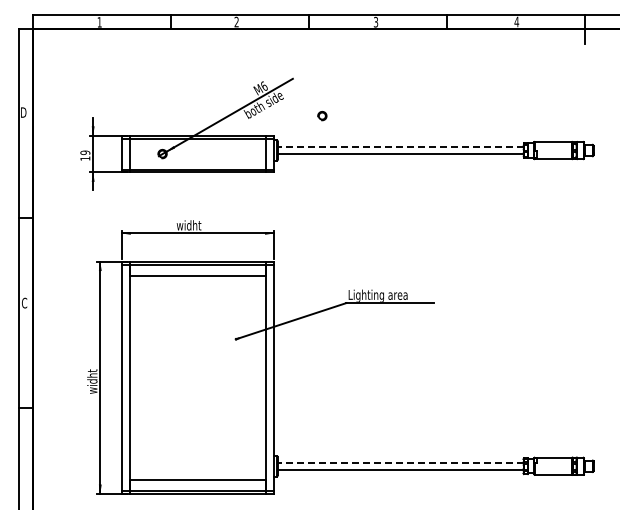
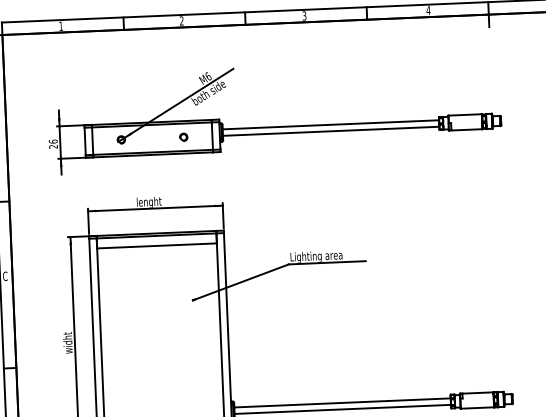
part: (322, 116) -> (183, 137), moved
line: (400, 146) -> (330, 124), dashed -> solid
text: (85, 155) -> (53, 144), 19 -> 26
text: (190, 225) -> (148, 201), widht -> lenght
line: (400, 462) -> (342, 402), dashed -> solid

